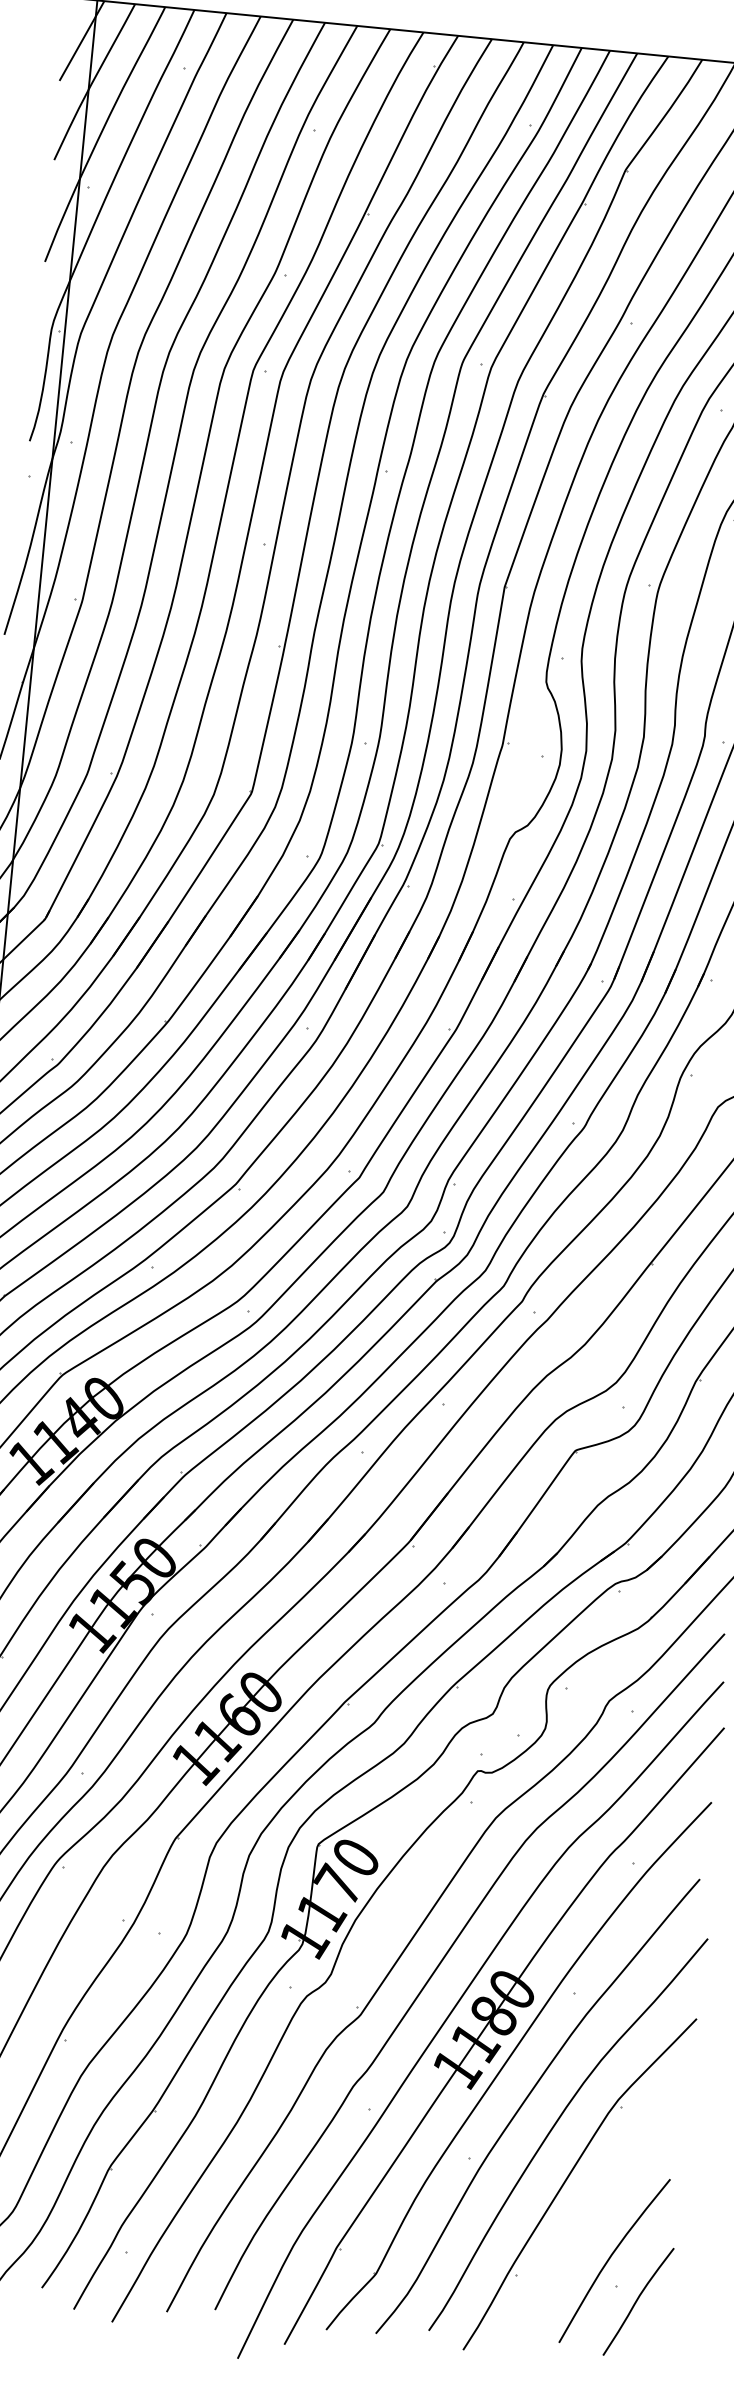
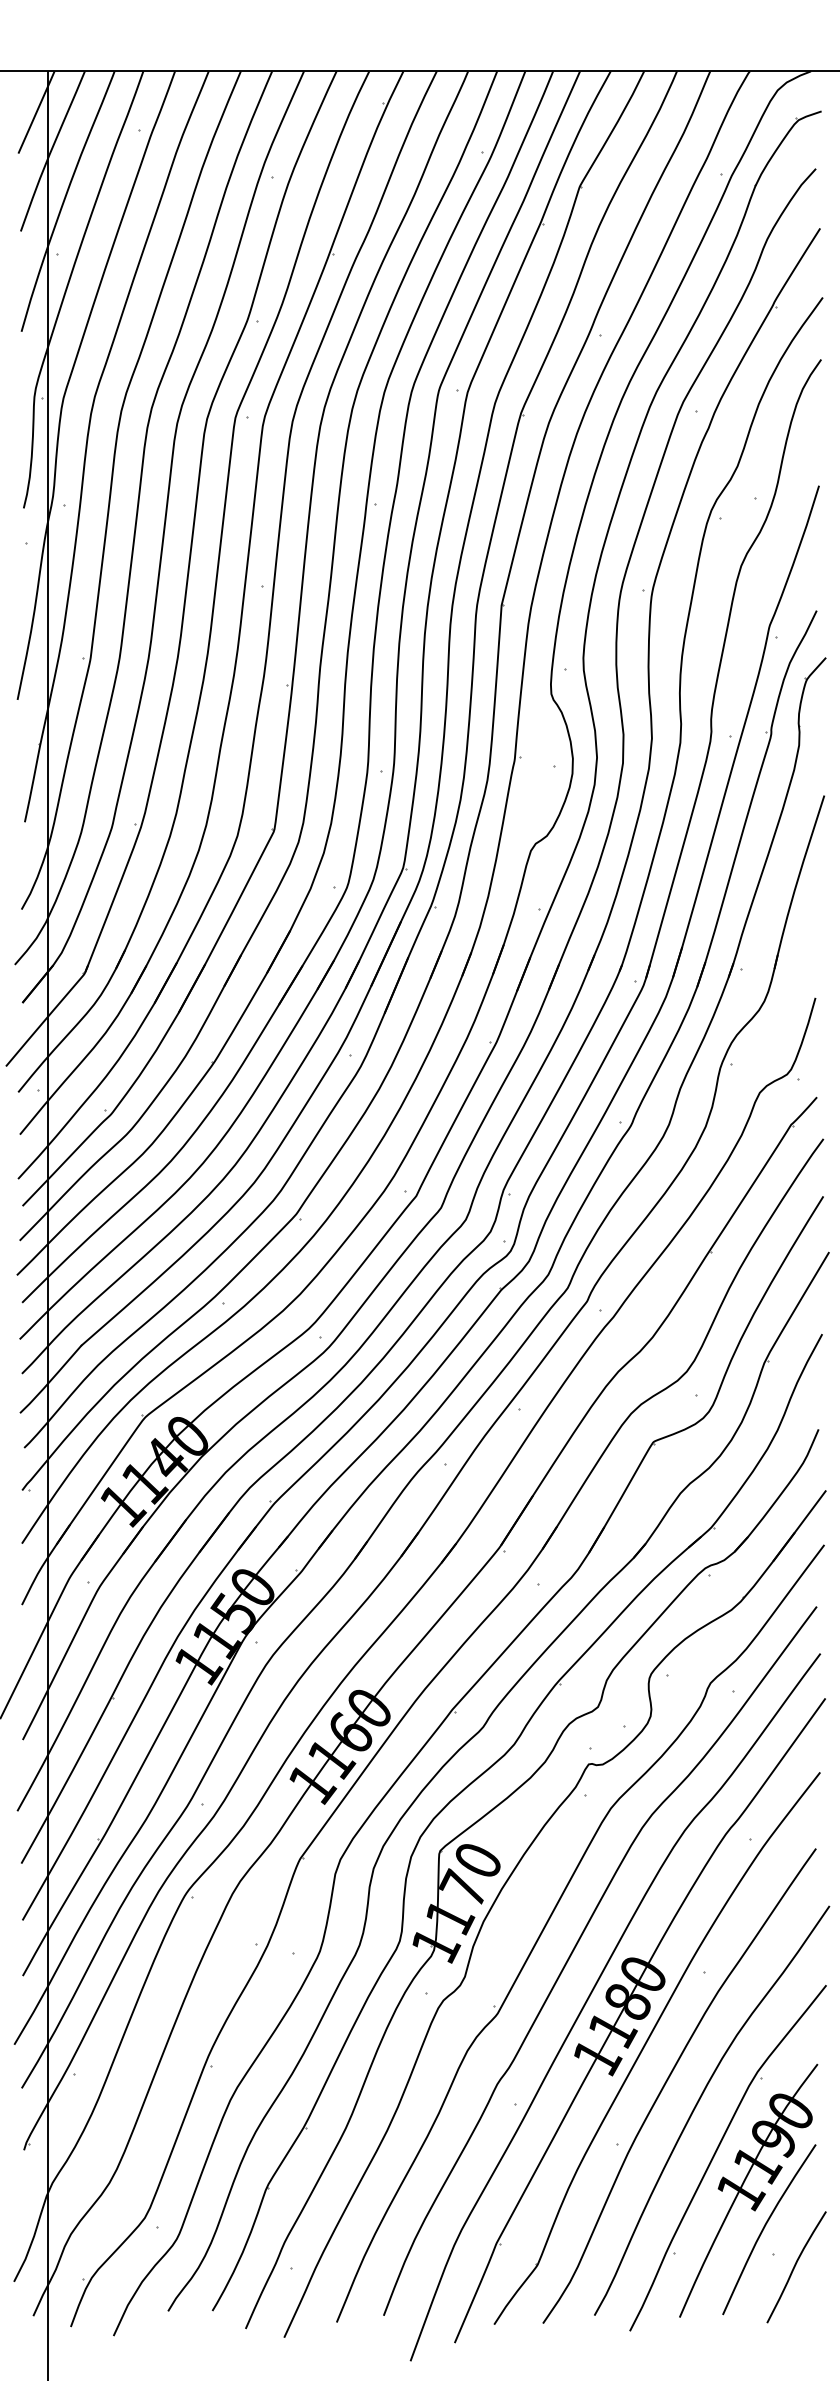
part: (597, 2219) -> (748, 2190), added

